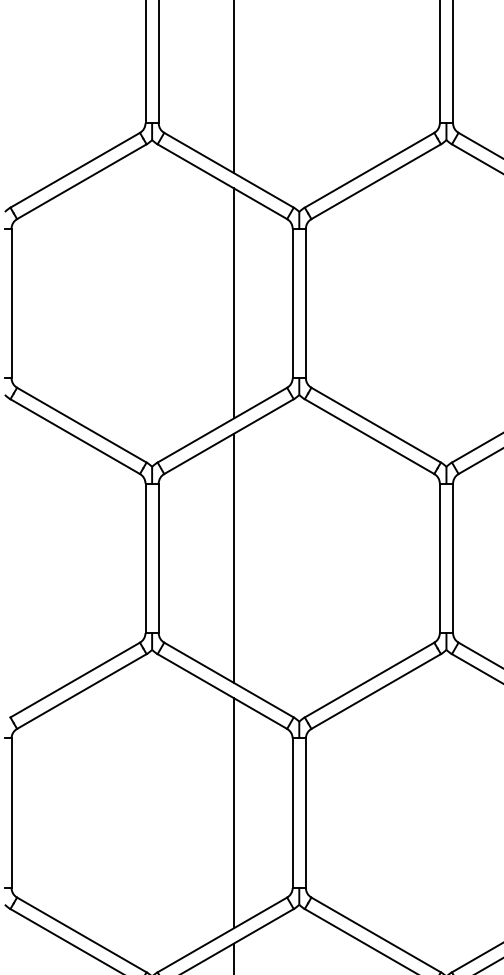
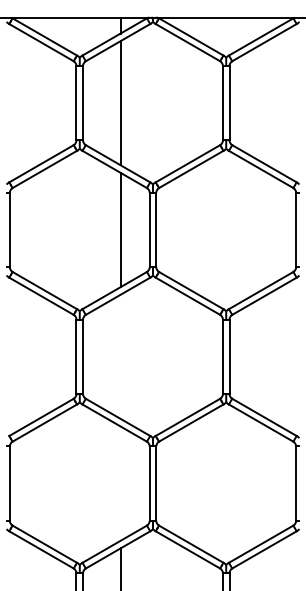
line: (233, 557) -> (120, 356), removed
line: (233, 812) -> (120, 483), removed

